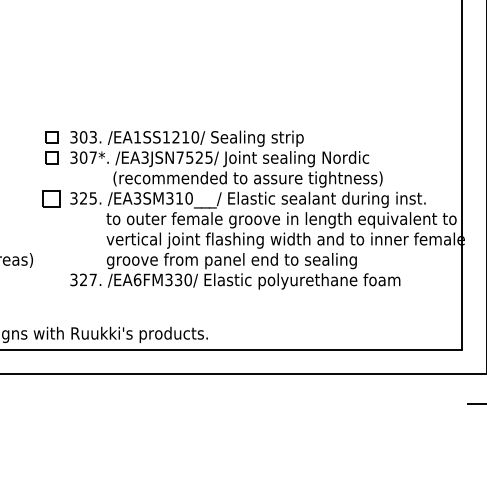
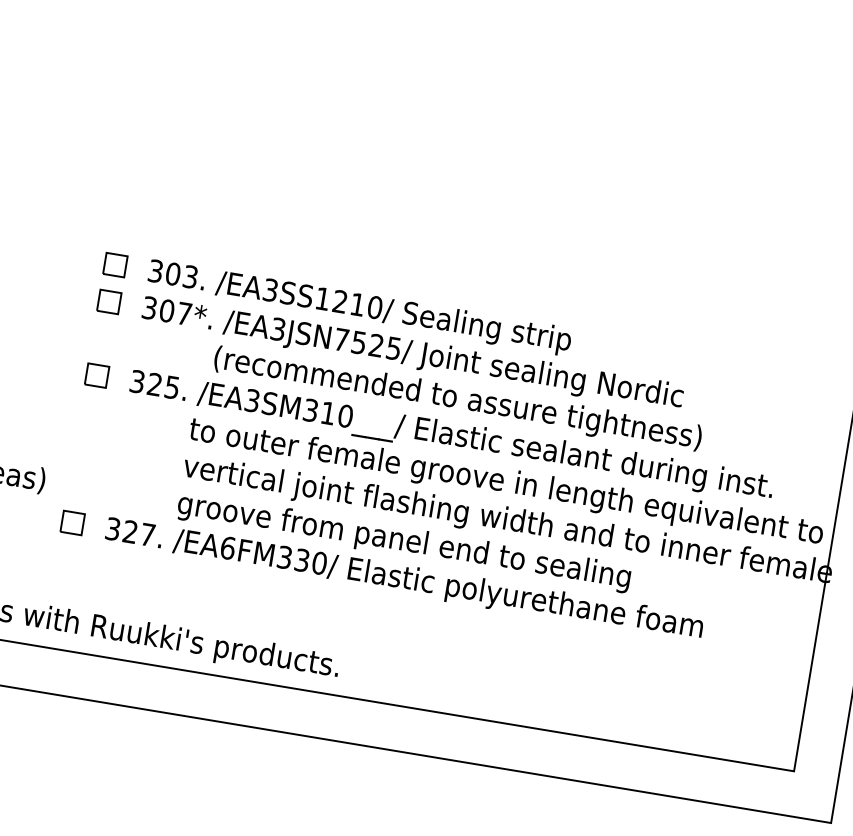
text: (137, 137) -> (270, 290), /EA1SS1210/ -> /EA3SS1210/
part: (51, 198) -> (96, 375), size x0.71
part: (51, 279) -> (72, 521), added

